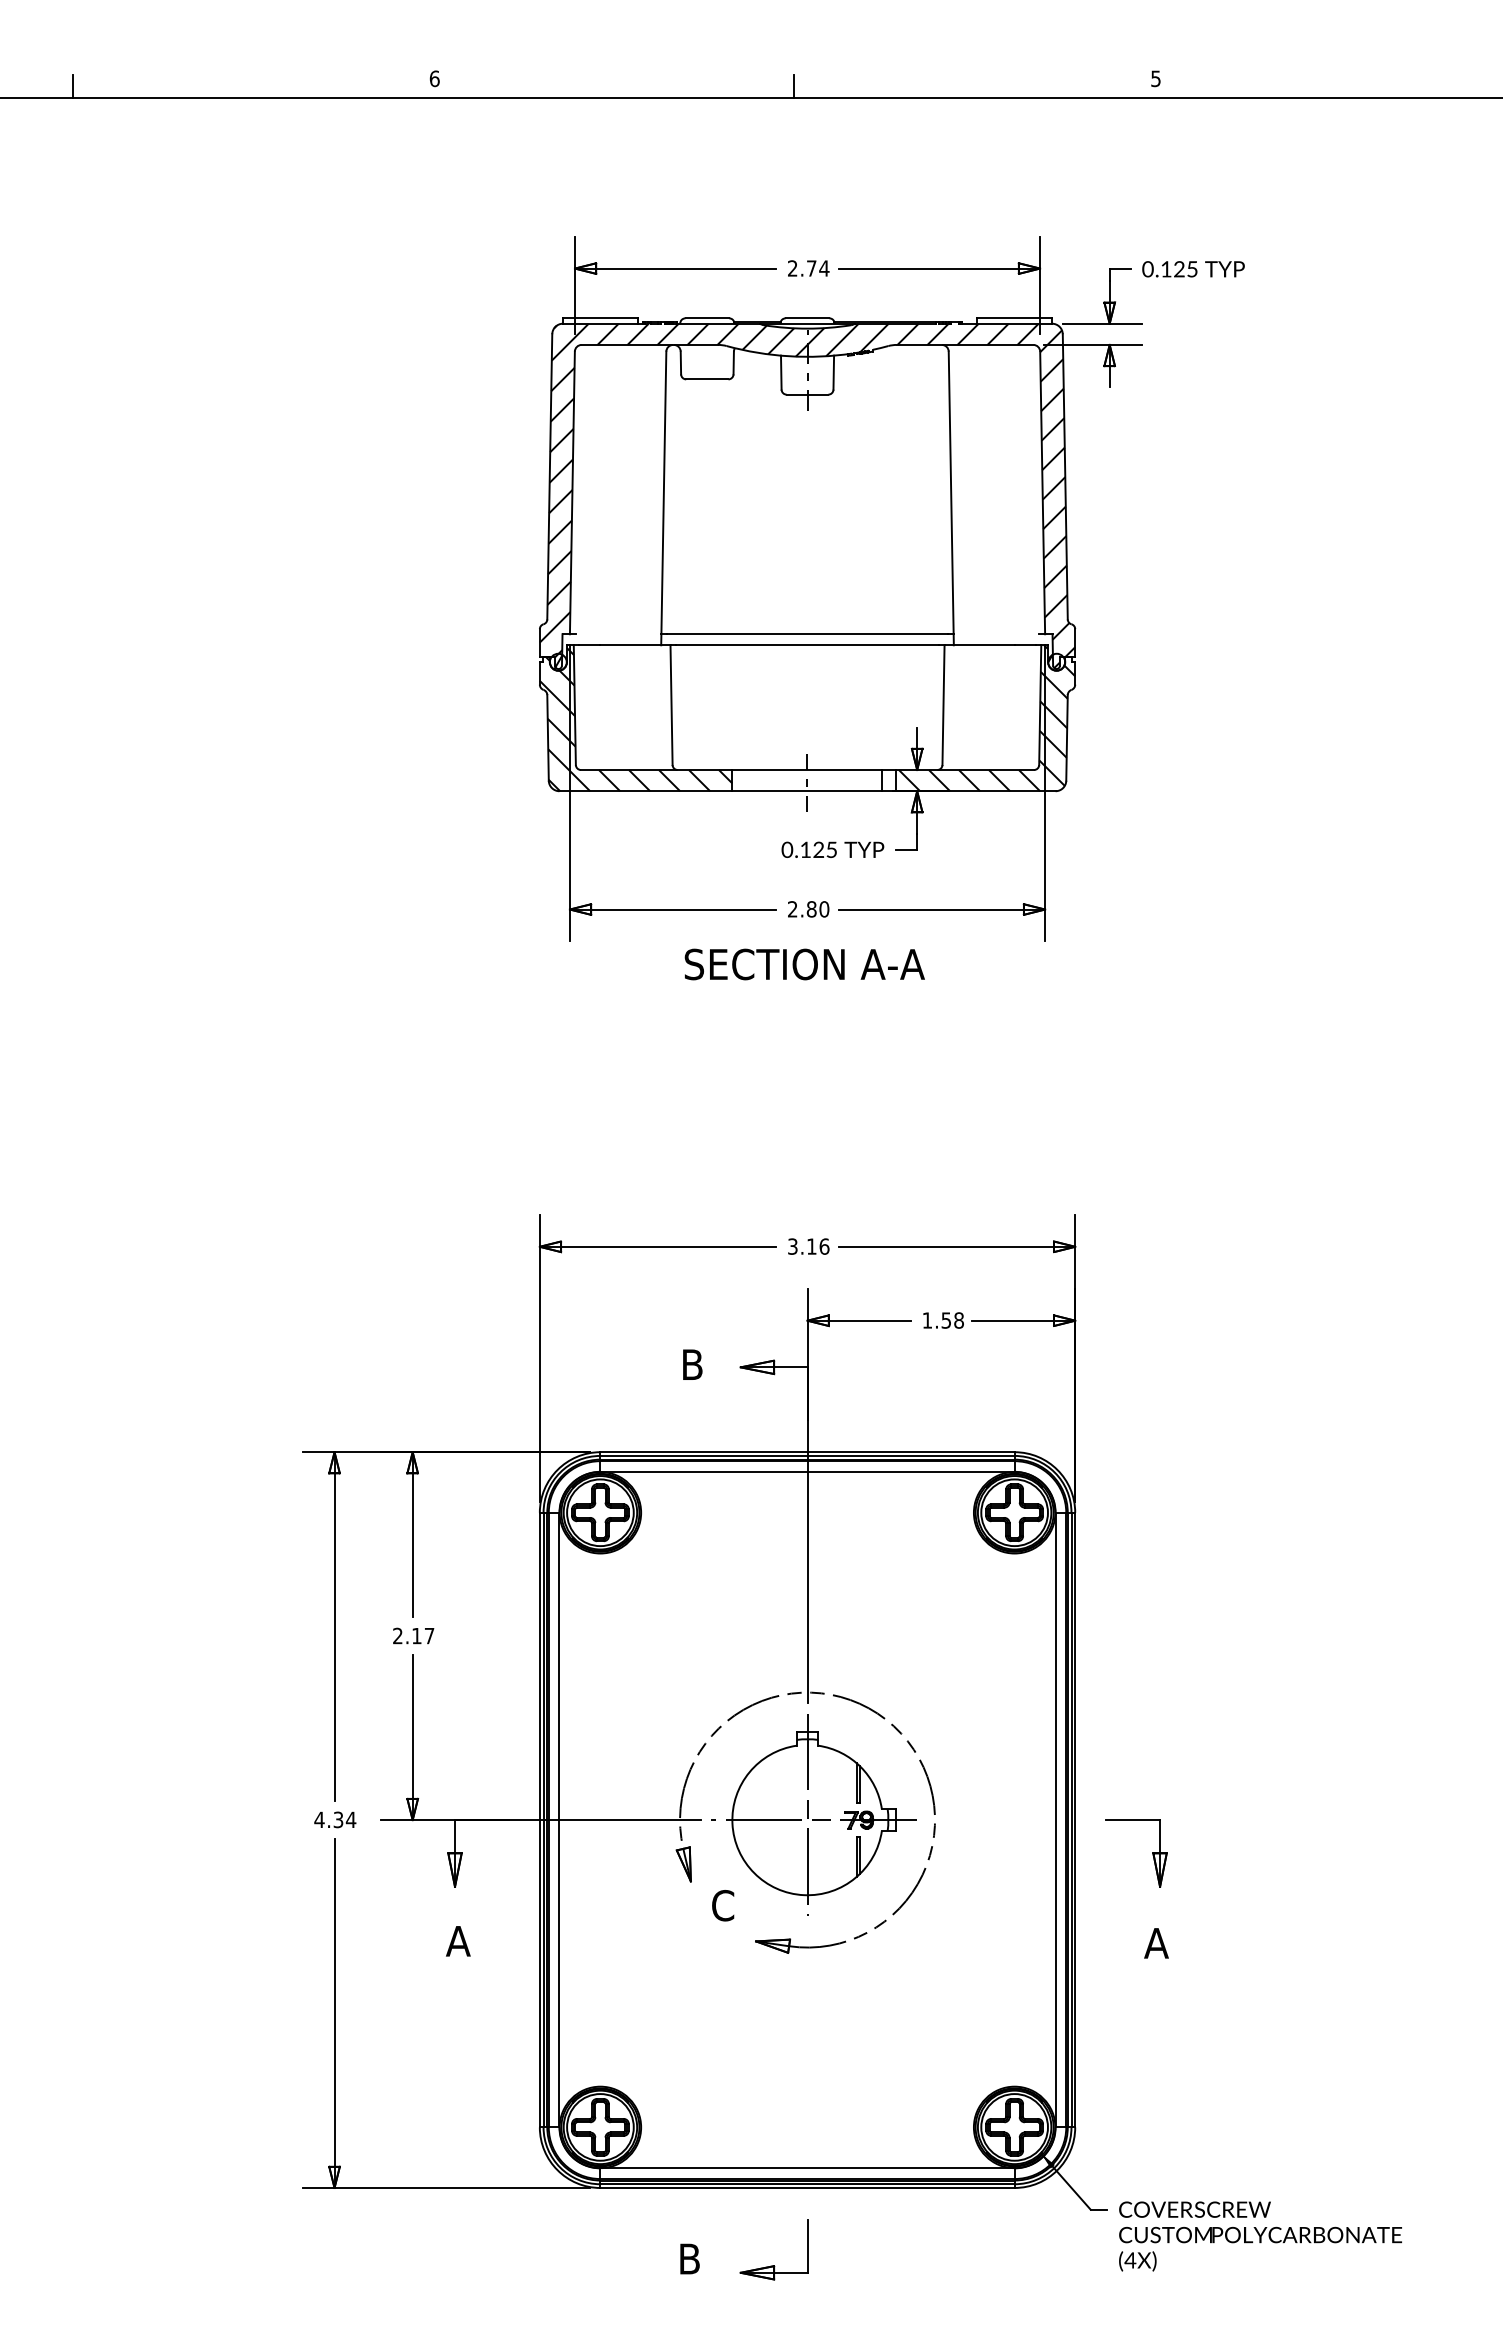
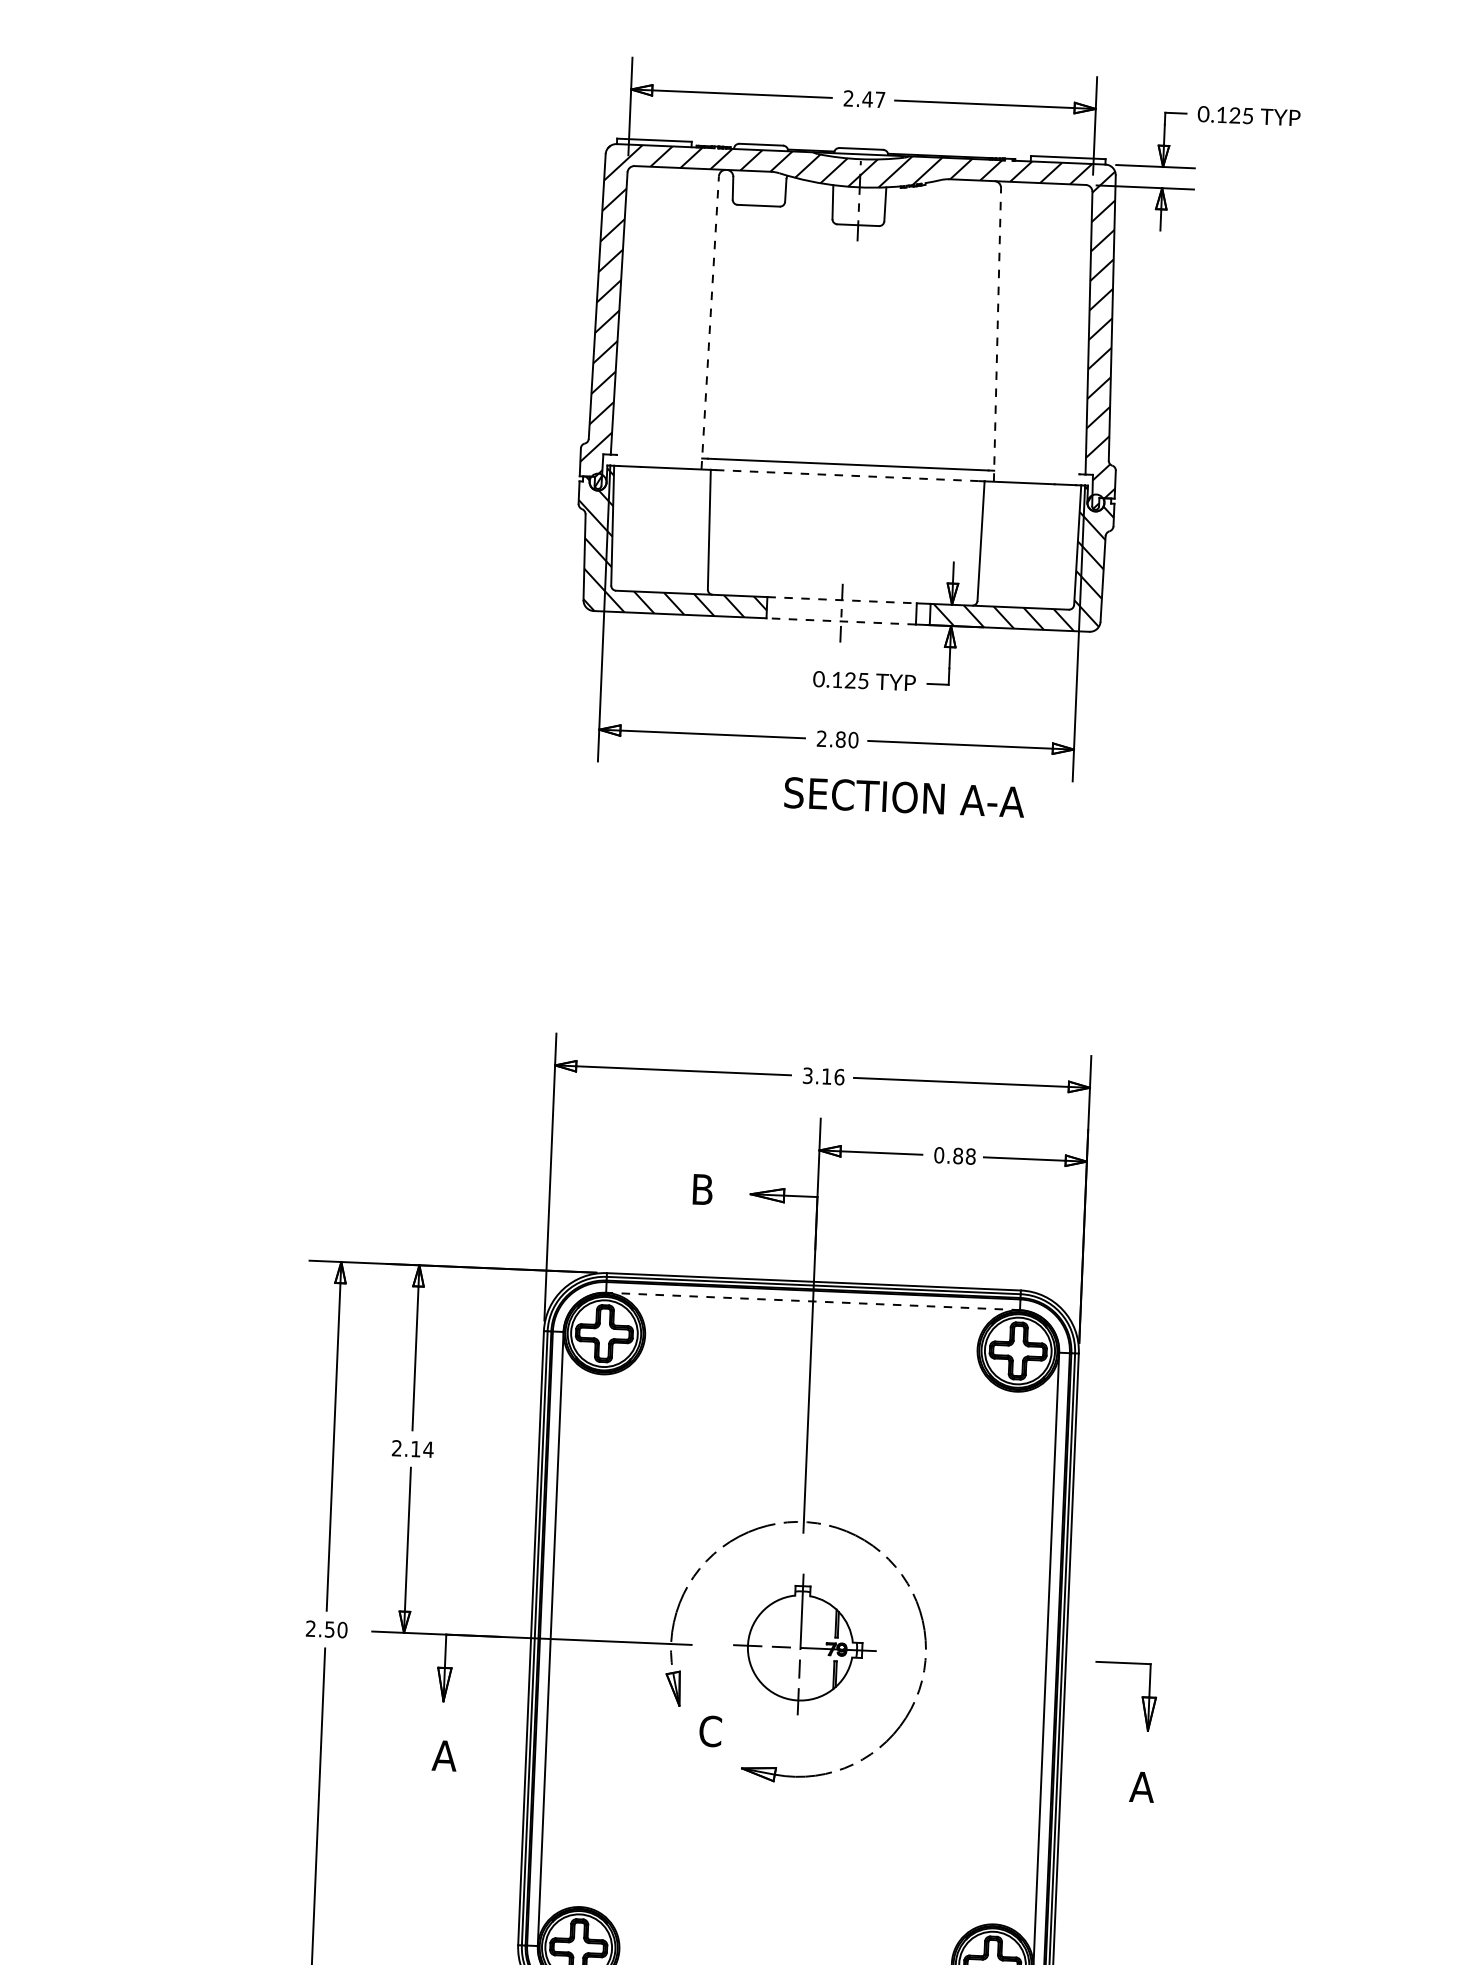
text: (817, 268) -> (873, 99), 2.74 -> 2.47
line: (663, 498) -> (709, 322), solid -> dashed
line: (951, 498) -> (997, 334), solid -> dashed
line: (807, 645) -> (847, 475), solid -> dashed
line: (807, 770) -> (842, 600), solid -> dashed
line: (807, 791) -> (841, 621), solid -> dashed
text: (804, 964) -> (904, 797), moved
text: (936, 1320) -> (948, 1155), 1.58 -> 0.88
line: (807, 1471) -> (813, 1301), solid -> dashed
text: (429, 1636) -> (428, 1450), 2.17 -> 2.14
part: (813, 1814) -> (804, 1644), size x0.7
text: (335, 1819) -> (326, 1629), 4.34 -> 2.50

